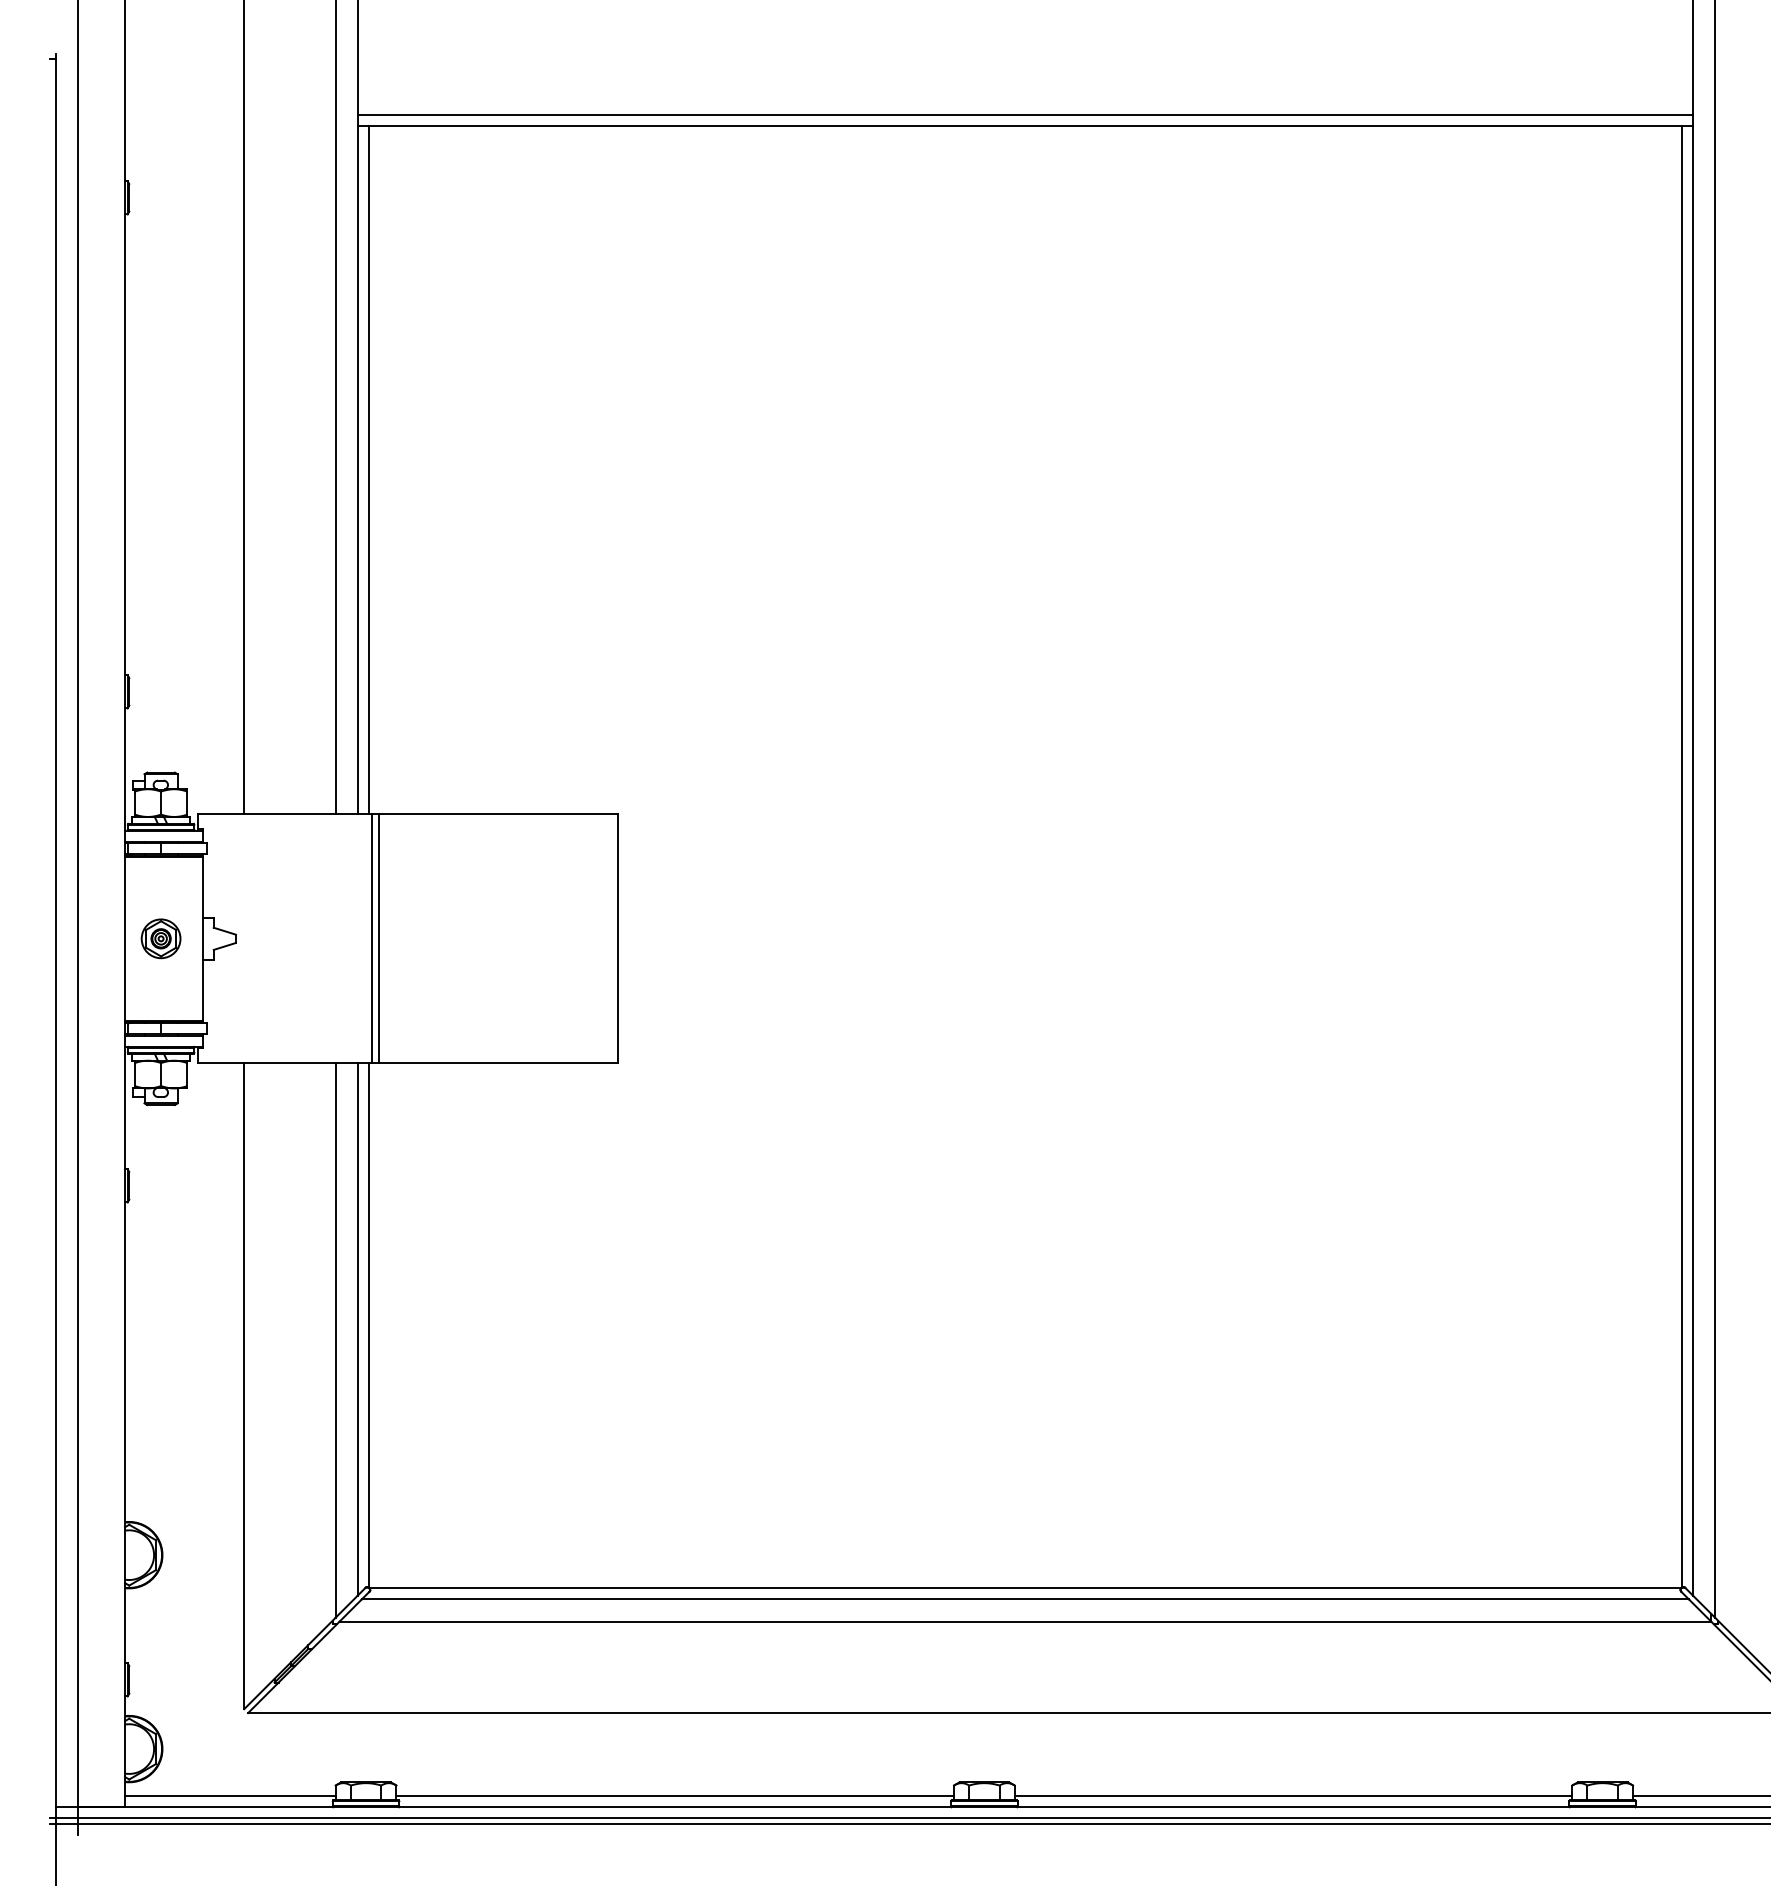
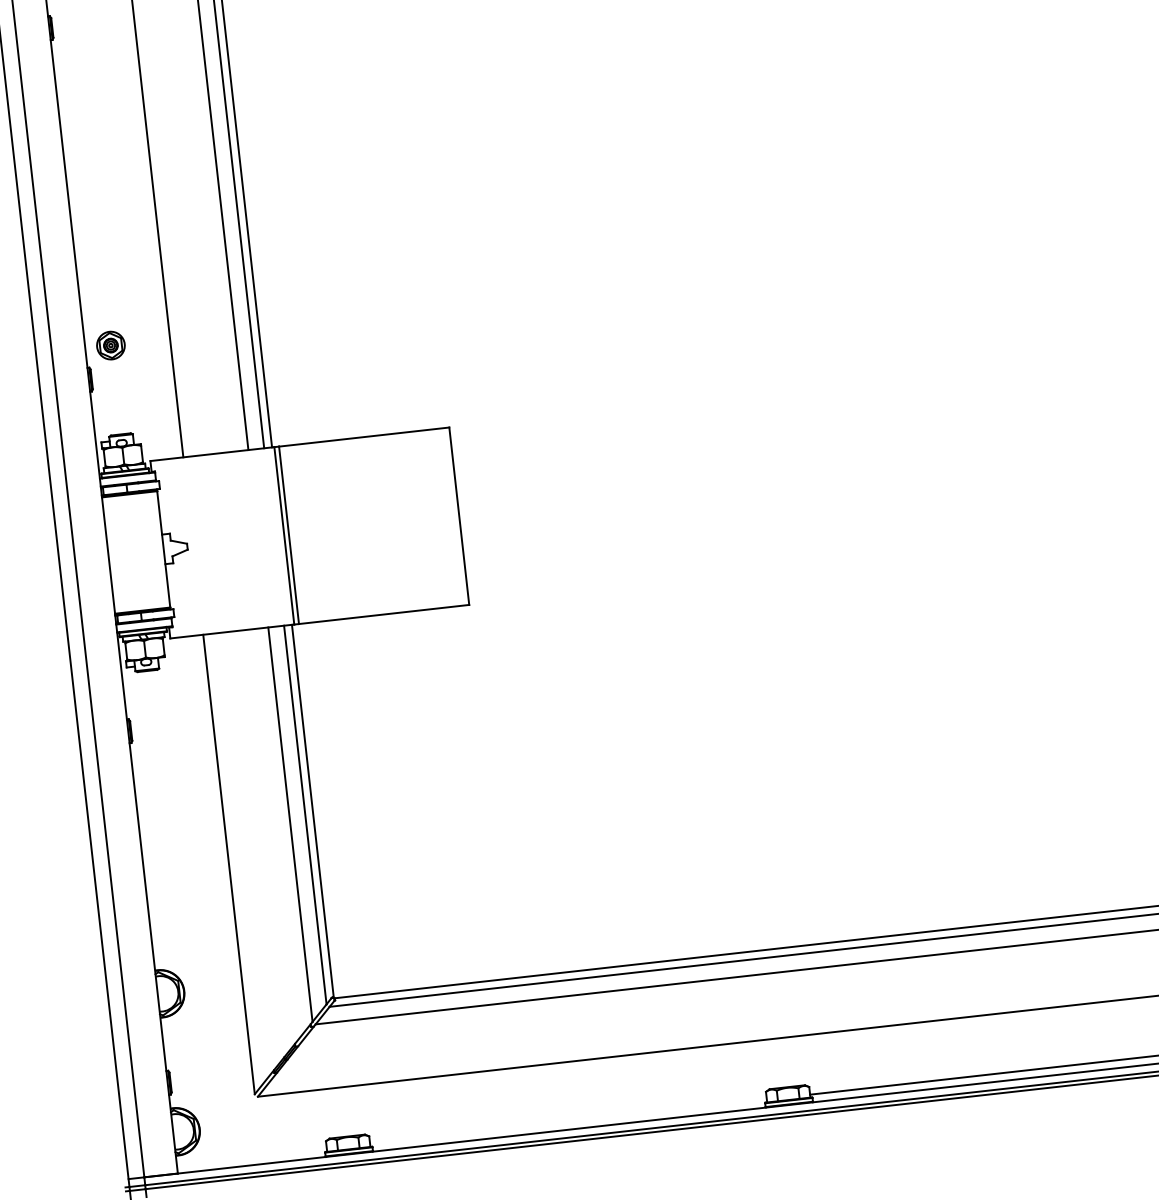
part: (160, 938) -> (110, 345), moved
line: (230, 1796) -> (252, 1157), removed
line: (674, 1796) -> (567, 1122), removed

